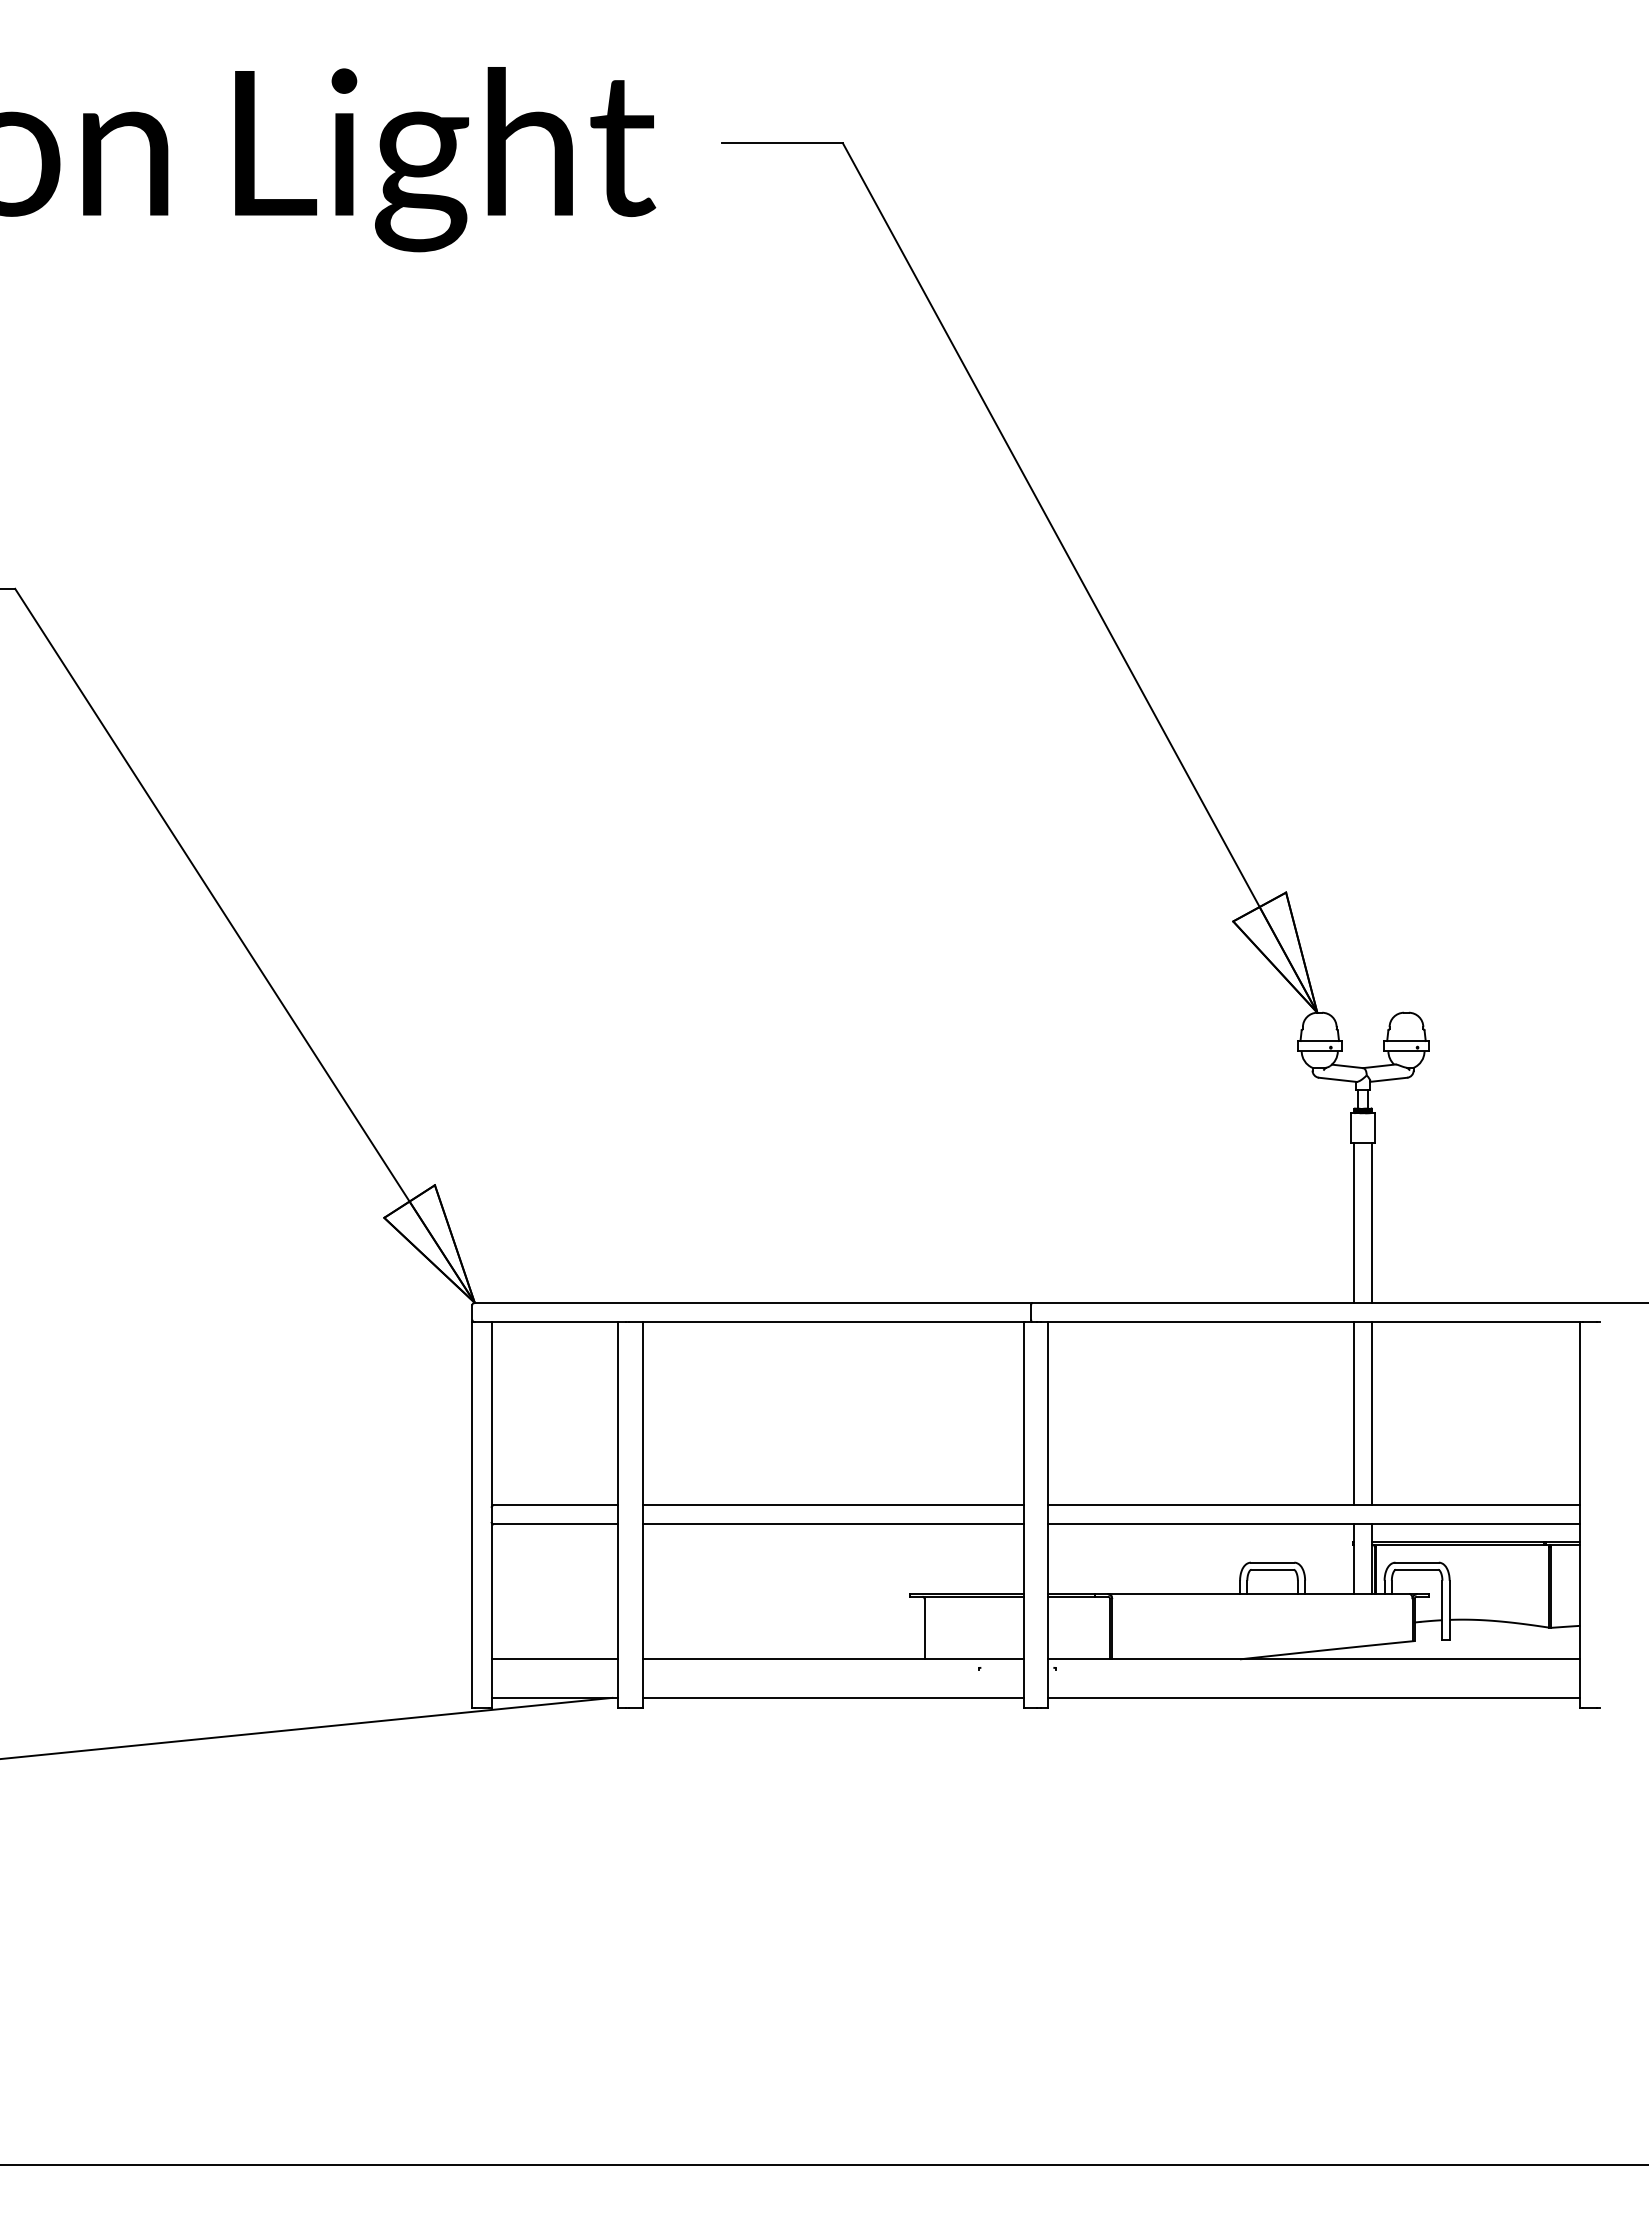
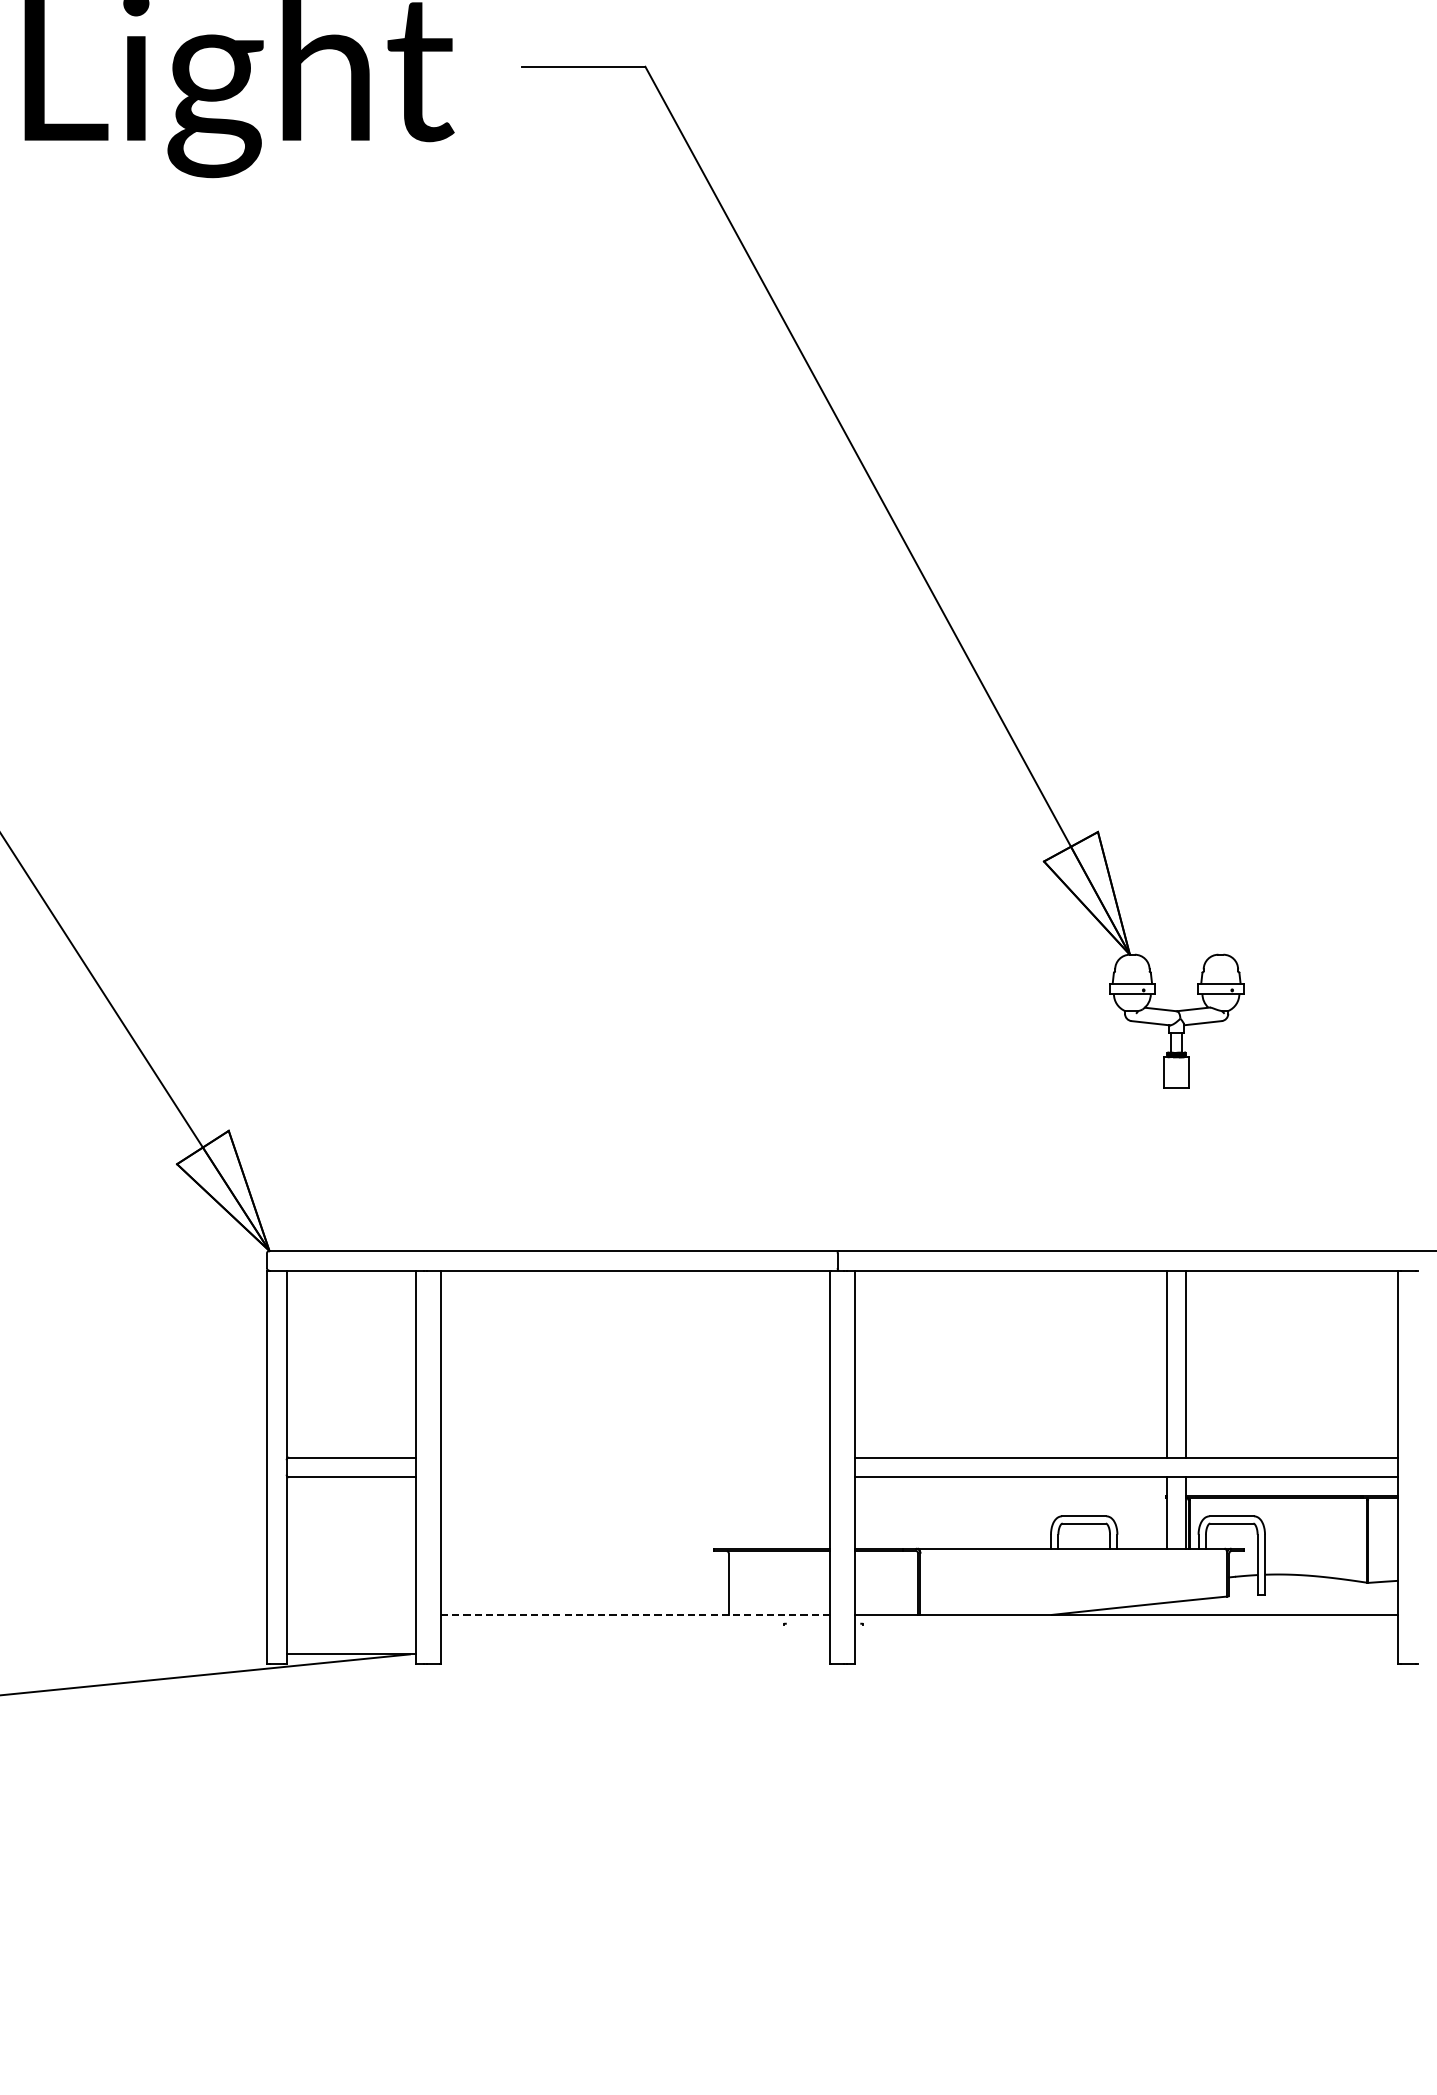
line: (1353, 1222) -> (1166, 1168), removed
line: (1372, 1222) -> (1186, 1168), removed
line: (832, 1505) -> (634, 1457), removed
line: (832, 1524) -> (634, 1477), removed
line: (554, 1659) -> (350, 1615), removed
line: (833, 1659) -> (635, 1615), solid -> dashed
line: (832, 1697) -> (634, 1653), removed
line: (1314, 1697) -> (1127, 1653), removed

